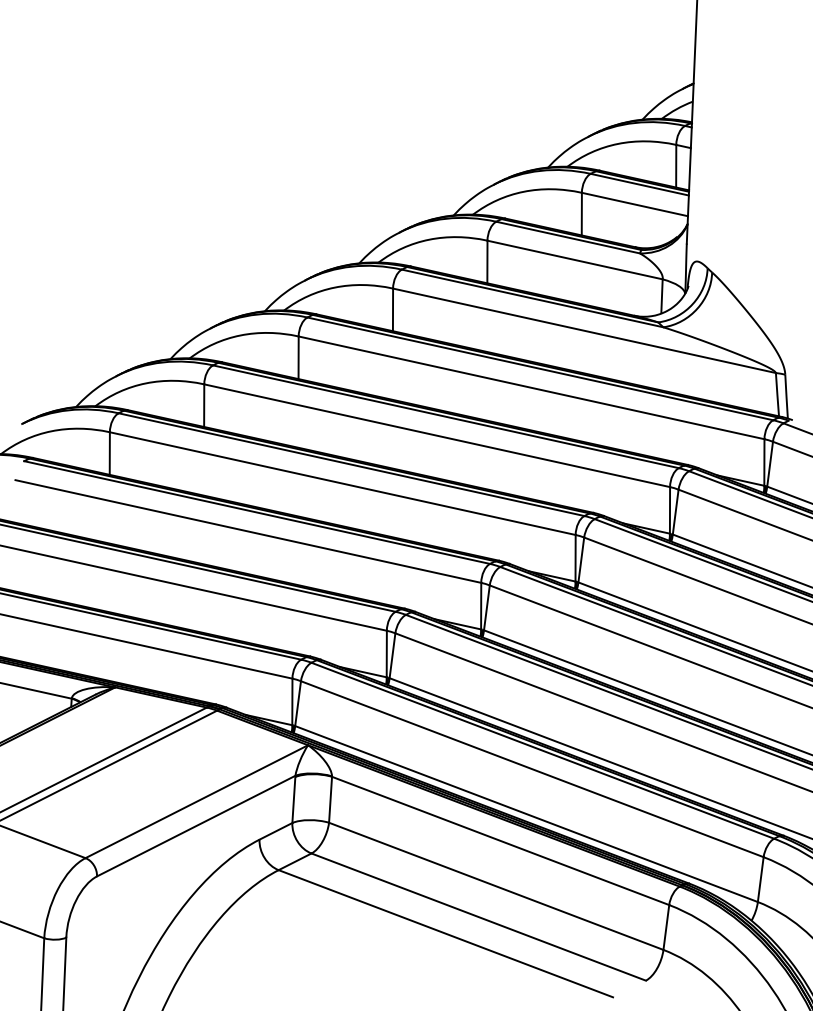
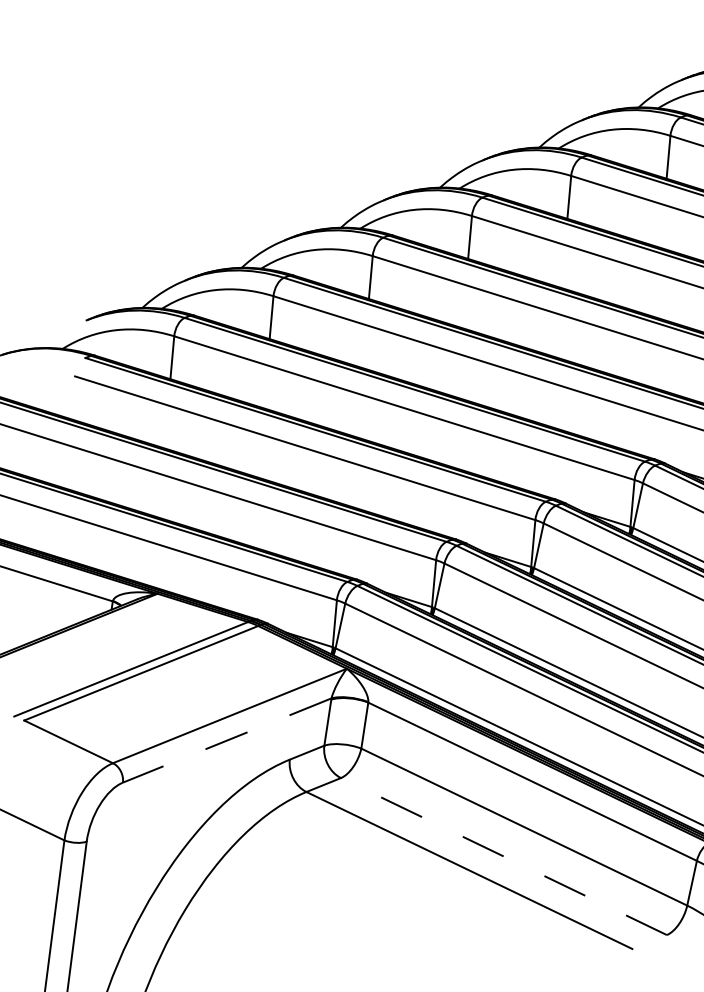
line: (195, 826) -> (226, 740), solid -> dashed
line: (478, 917) -> (503, 856), solid -> dashed

